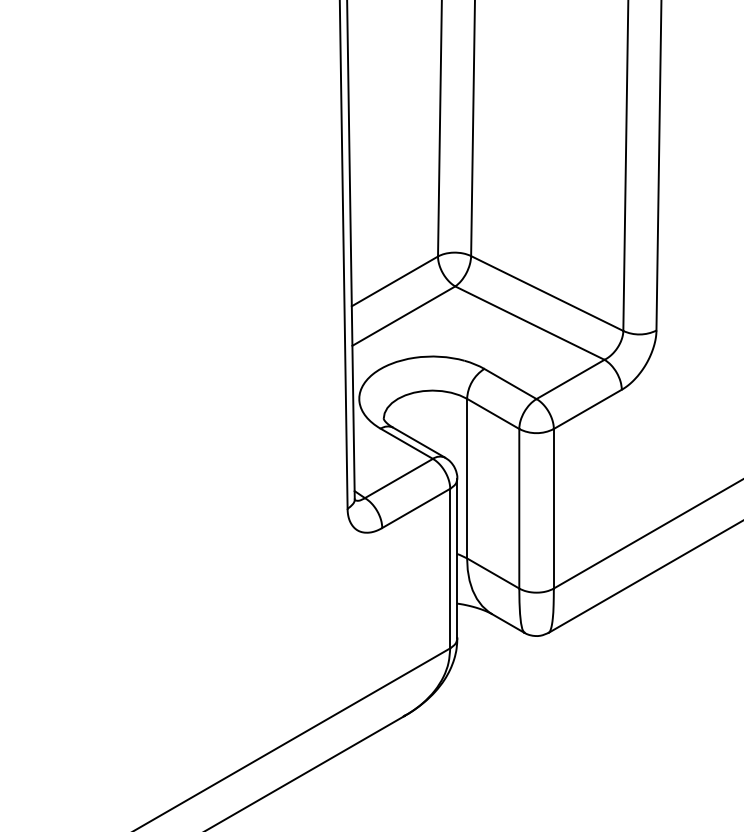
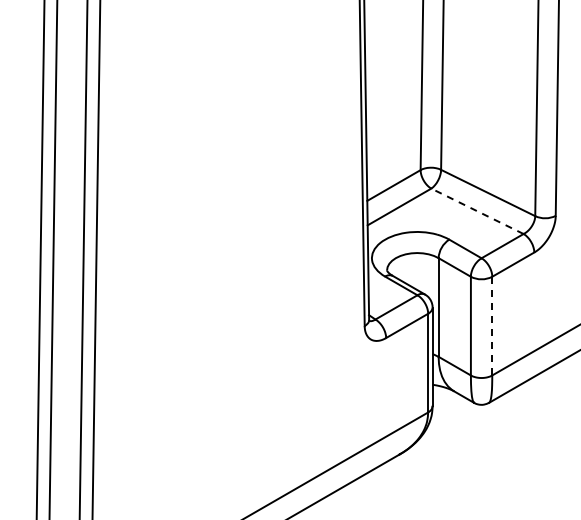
line: (529, 323) -> (477, 211), solid -> dashed
line: (554, 507) -> (492, 325), solid -> dashed

